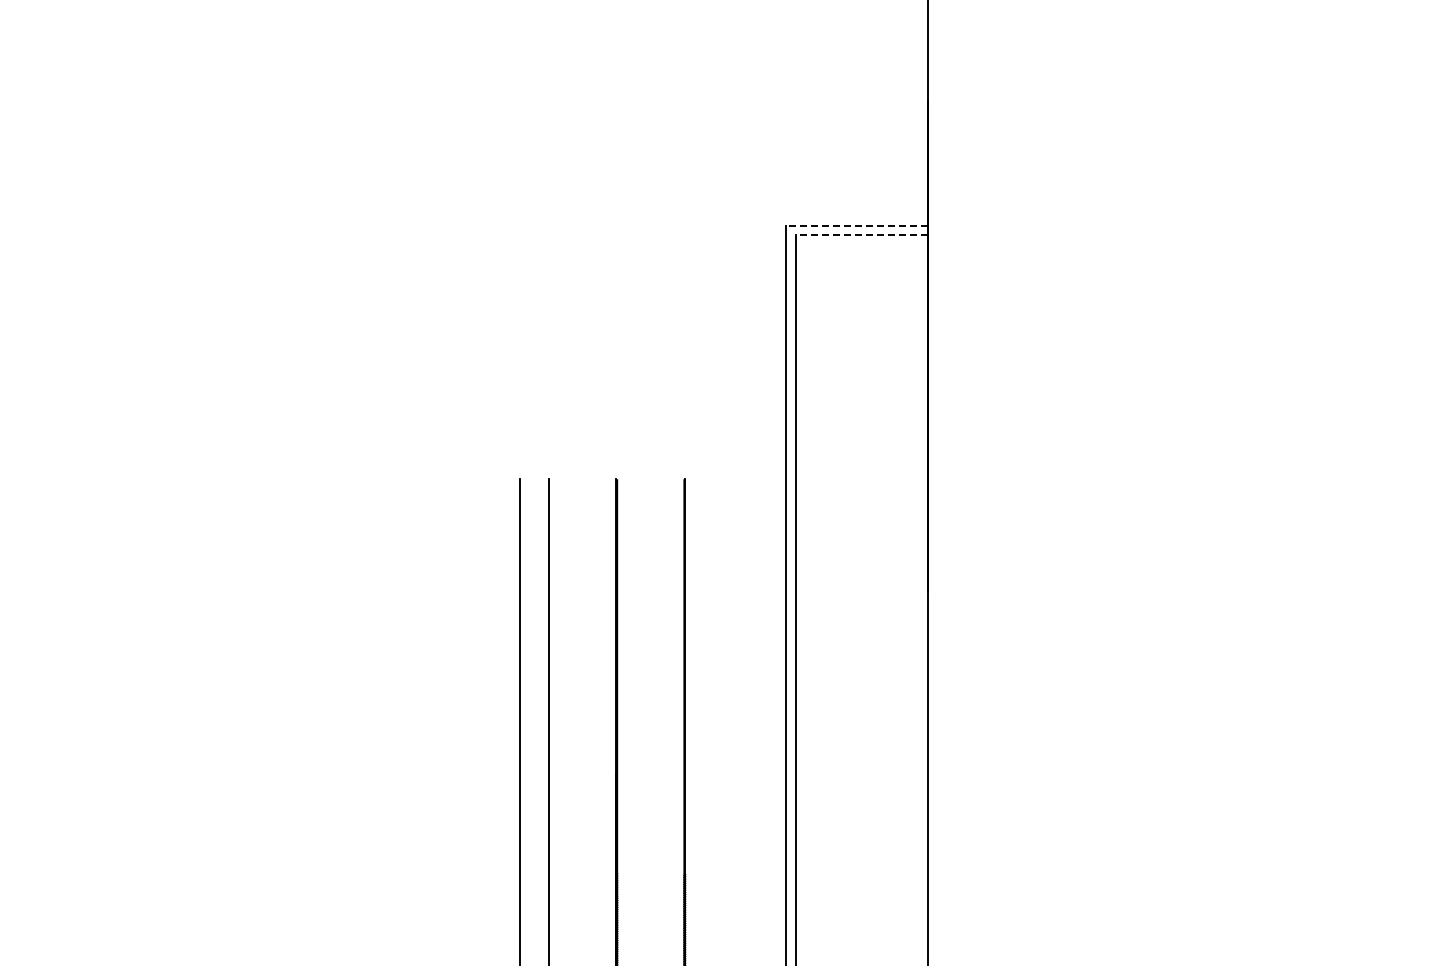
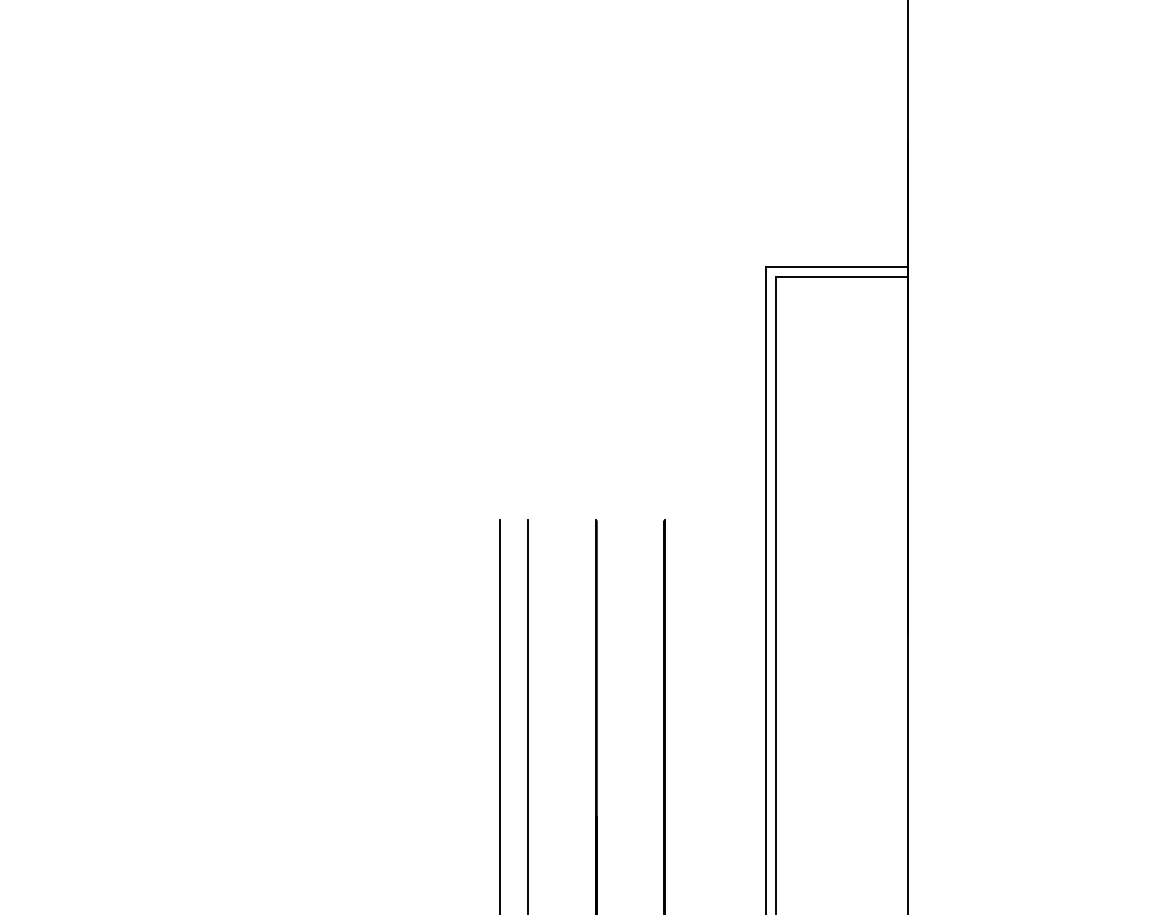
line: (857, 225) -> (837, 266), dashed -> solid
line: (862, 235) -> (842, 276), dashed -> solid

